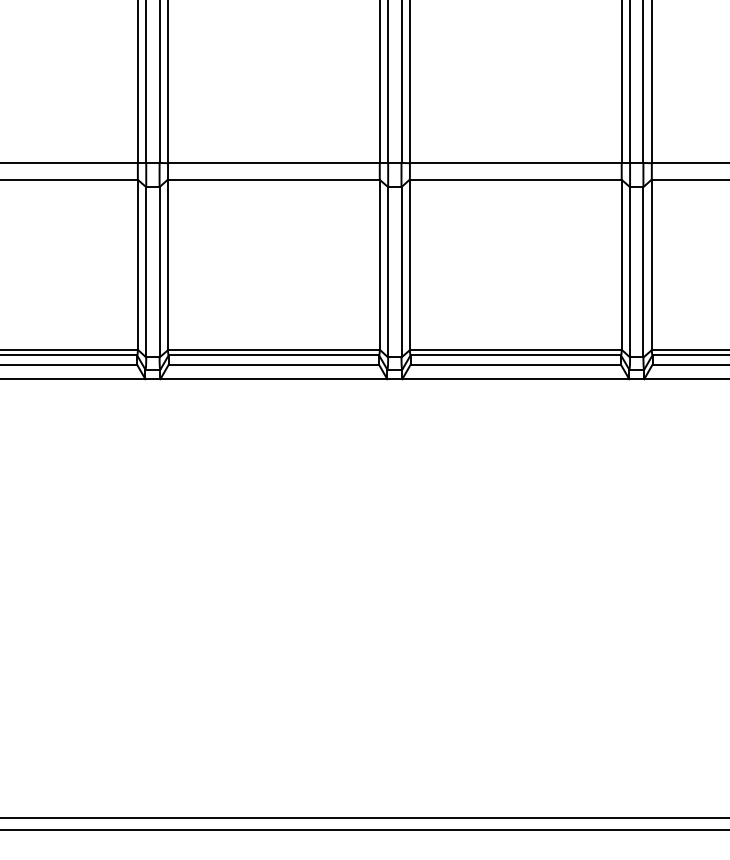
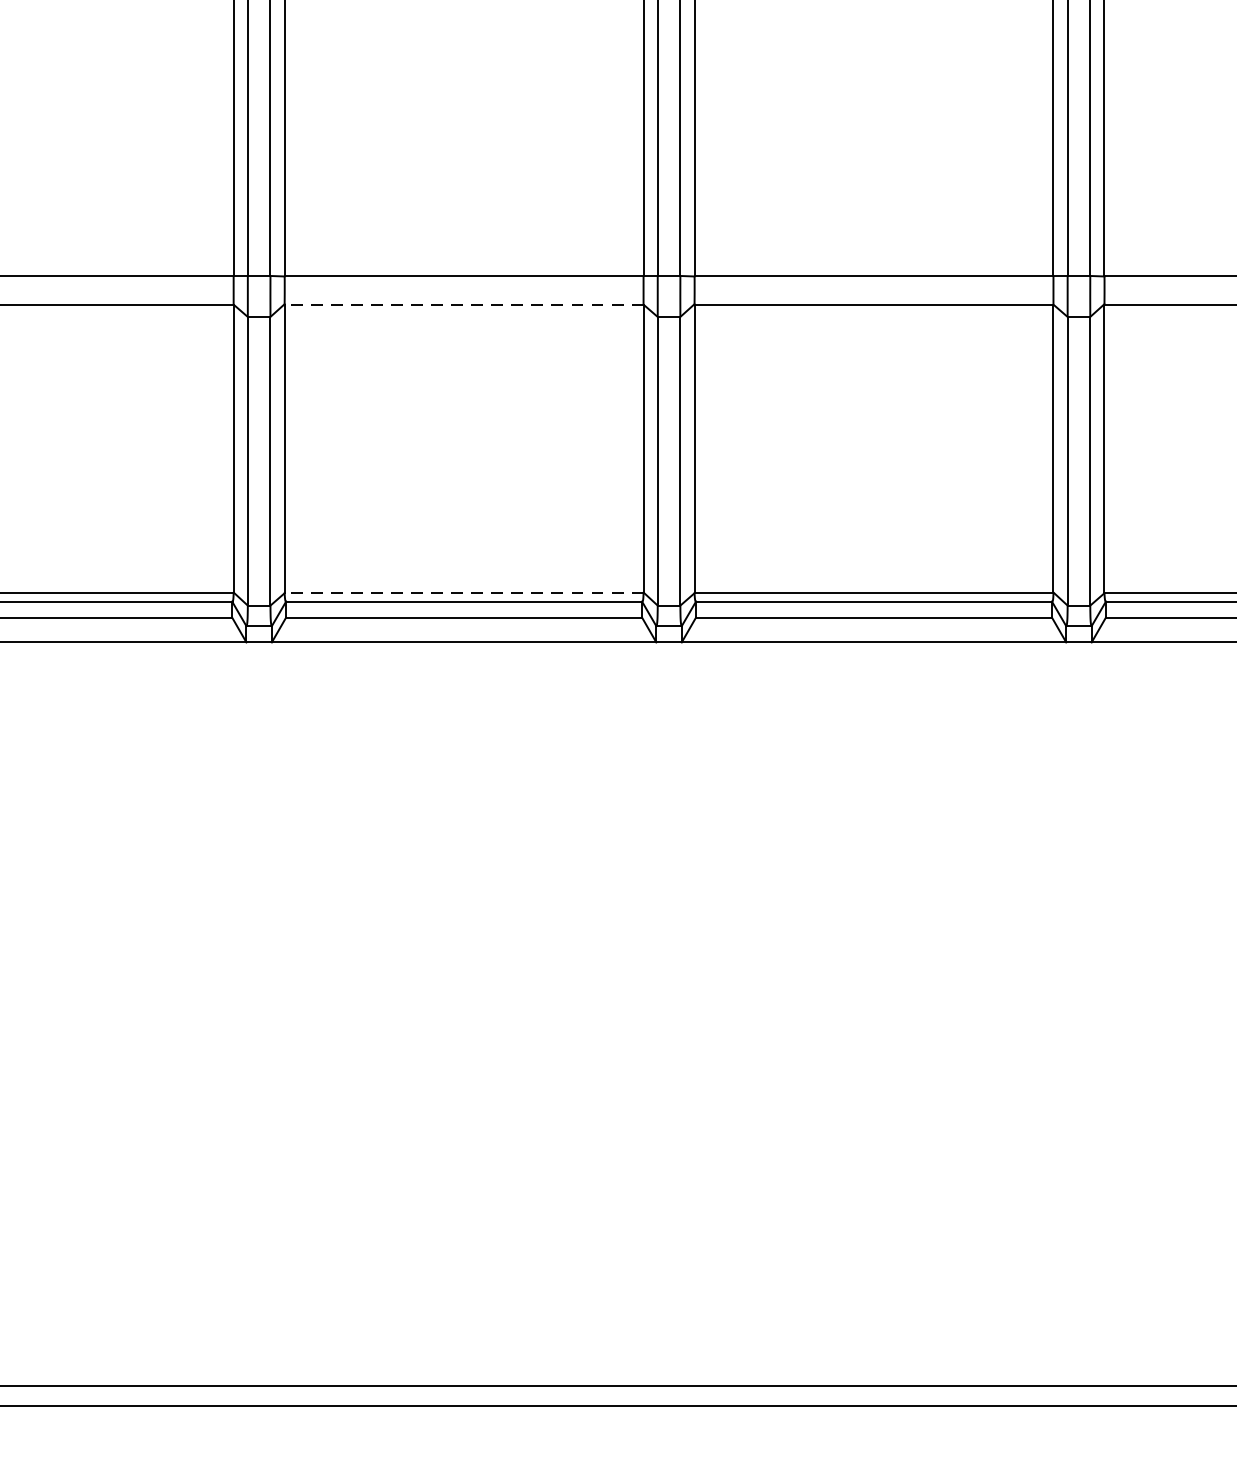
line: (273, 179) -> (463, 304), solid -> dashed
line: (273, 349) -> (463, 592), solid -> dashed

